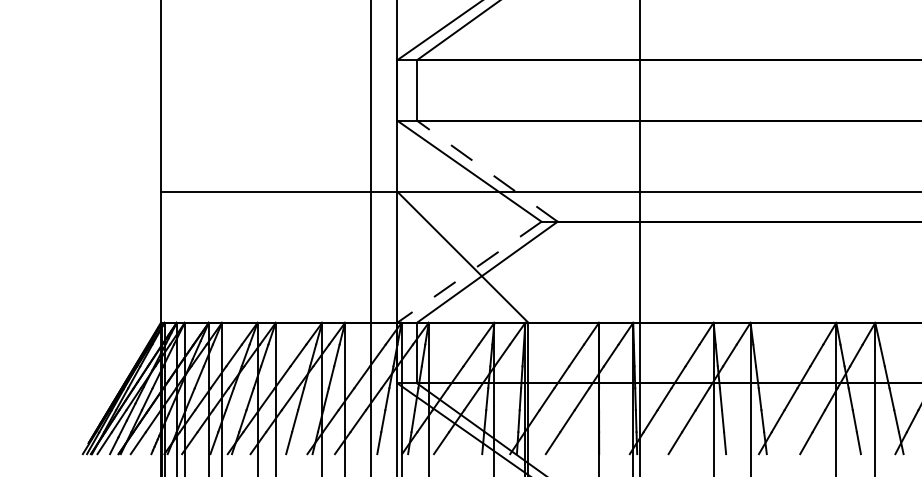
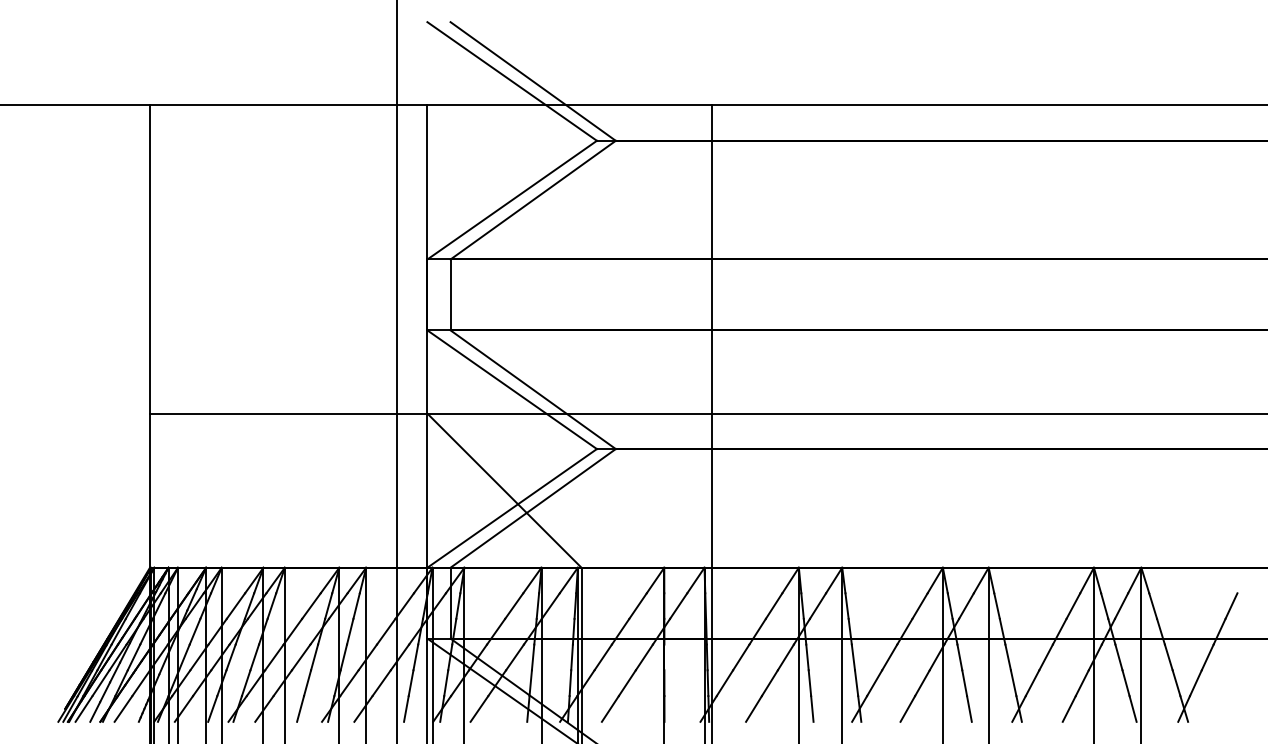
line: (487, 171) -> (533, 389), dashed -> solid
line: (468, 272) -> (511, 508), dashed -> solid

